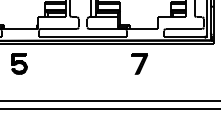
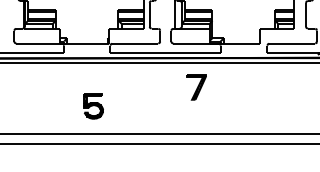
part: (19, 64) -> (93, 106), moved
part: (139, 64) -> (196, 87), moved

